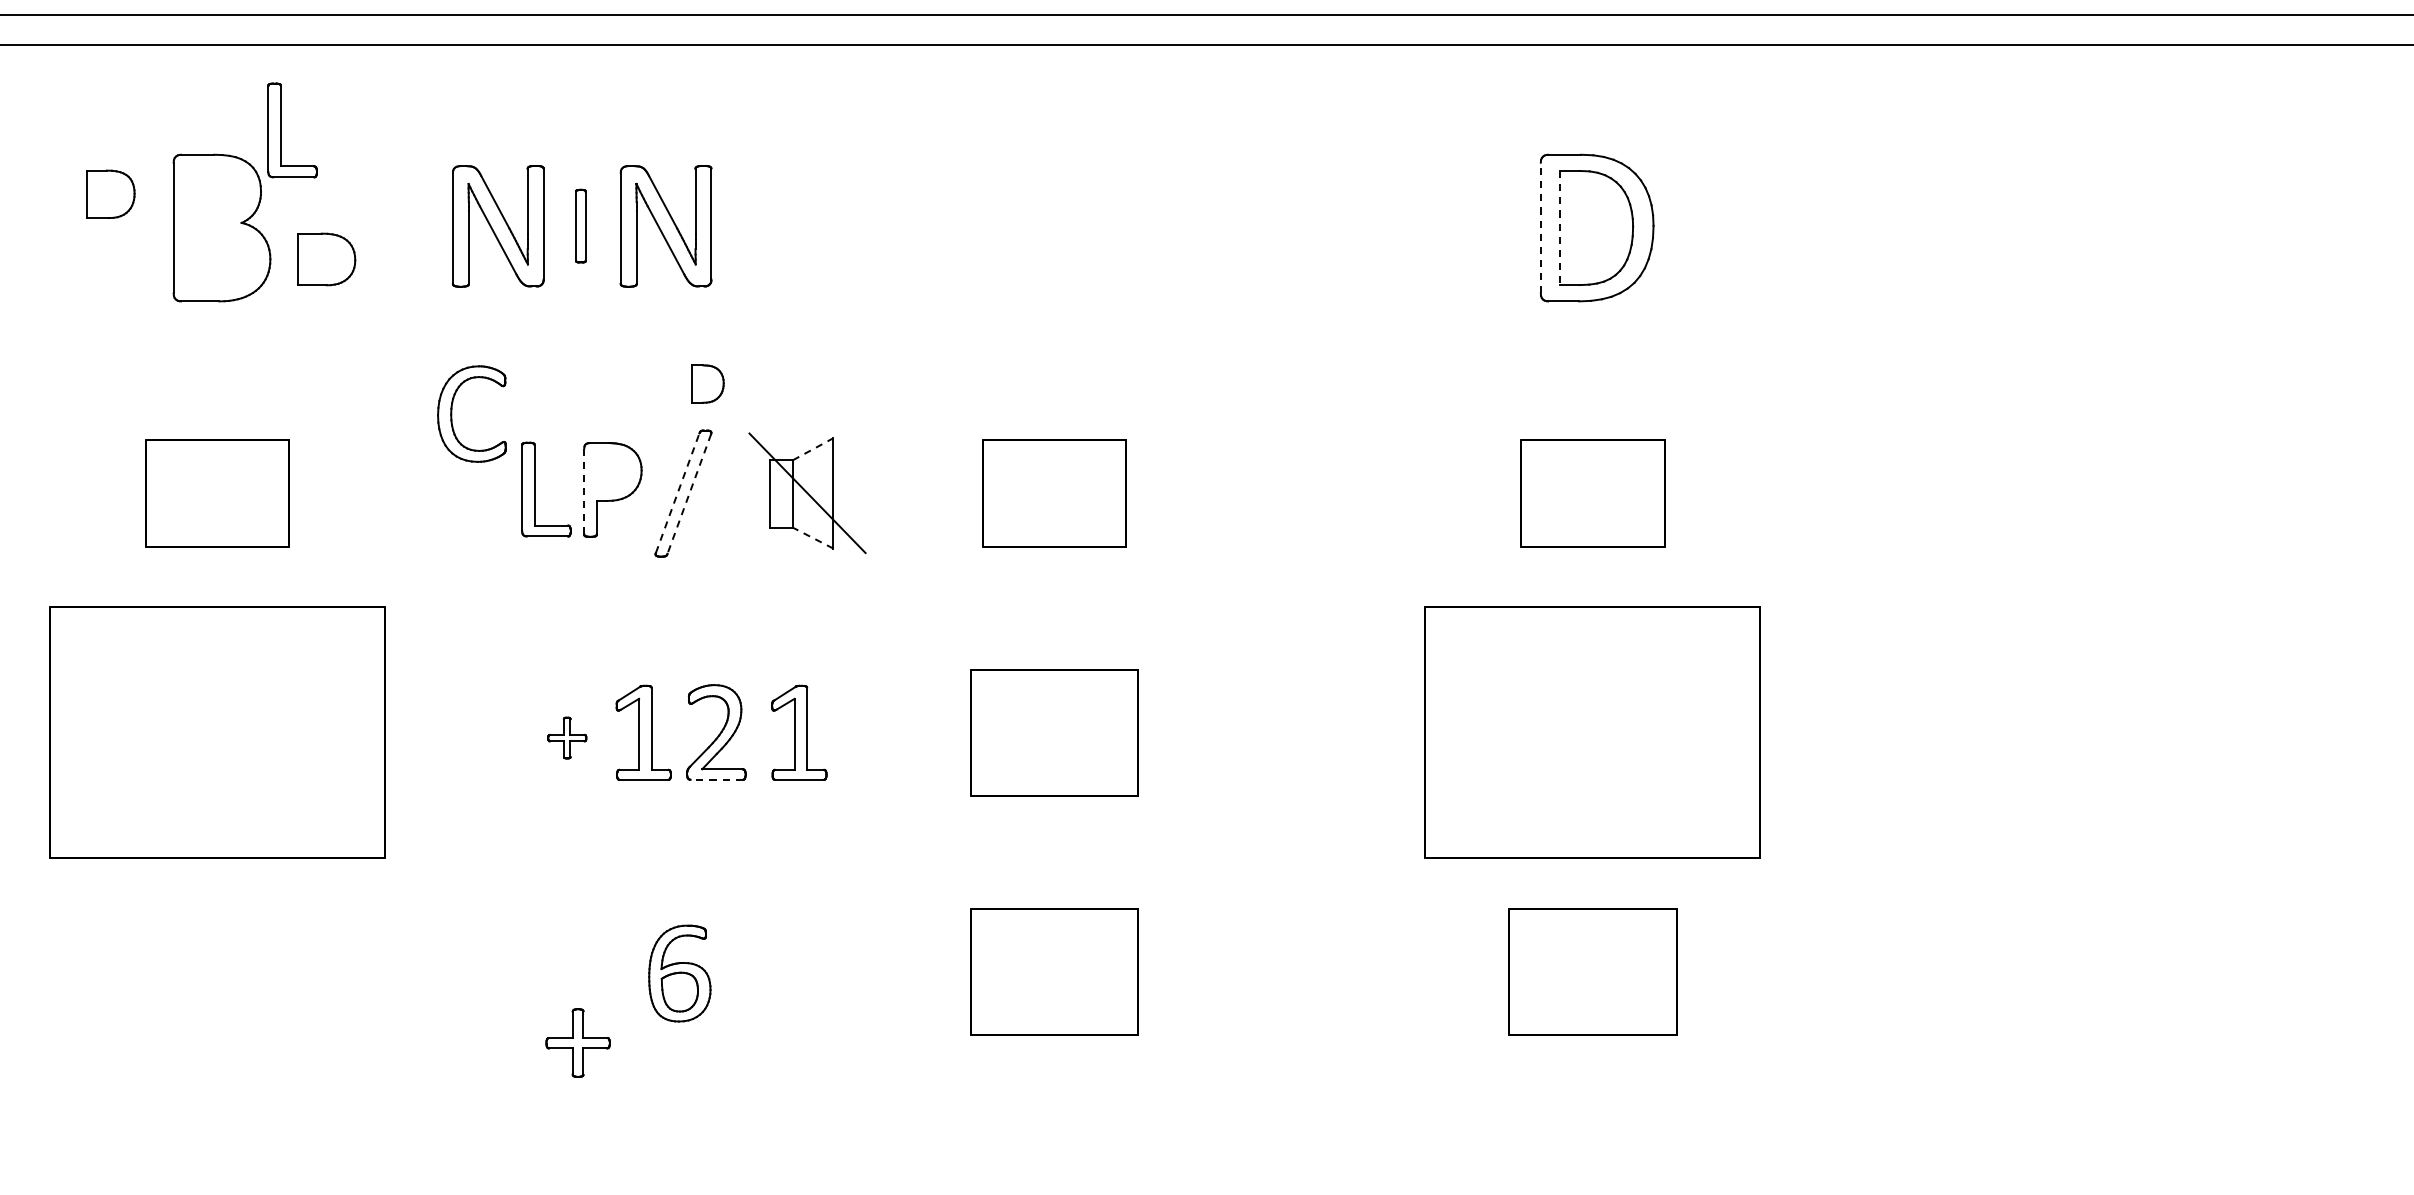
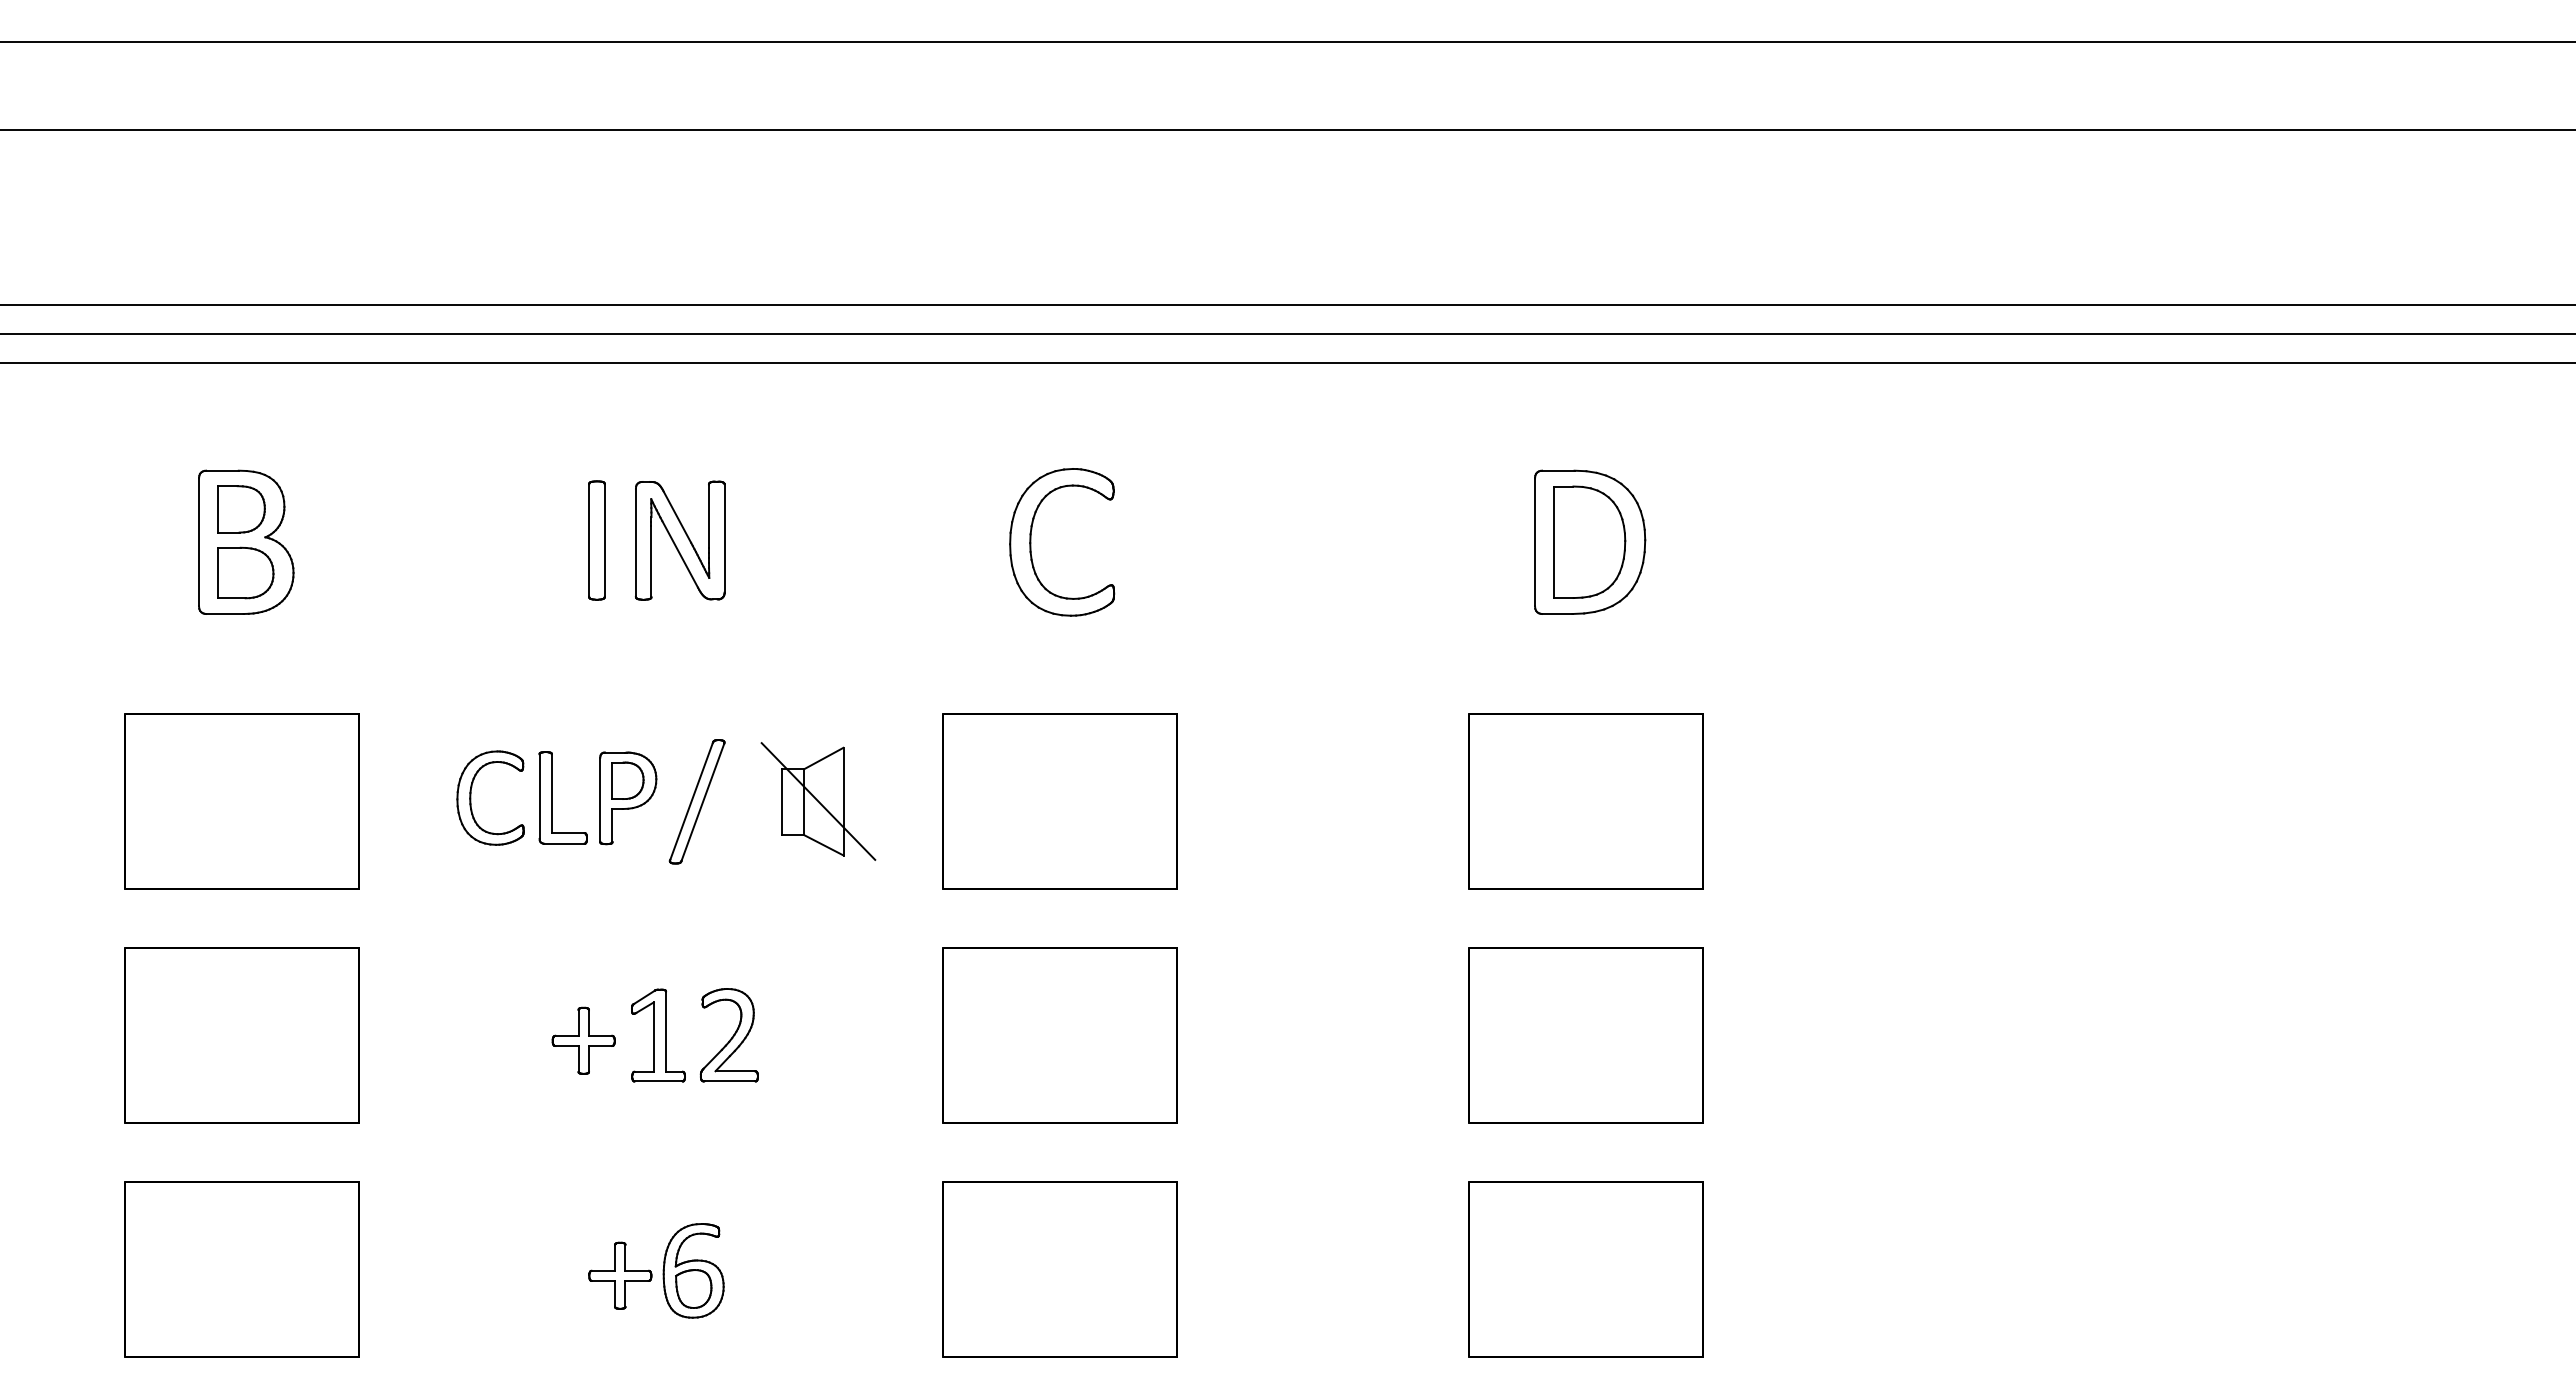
part: (281, 129) -> (304, 446), removed
part: (110, 194) -> (241, 509), moved
part: (498, 226) -> (516, 540), removed
part: (580, 226) -> (596, 540), size x1.67
part: (1025, 228) -> (1031, 542), added
line: (1541, 228) -> (1535, 542), dashed -> solid
line: (1560, 228) -> (1554, 542), dashed -> solid
part: (326, 258) -> (245, 572), moved
part: (707, 383) -> (627, 780), moved
part: (452, 413) -> (471, 797), moved
line: (813, 449) -> (824, 758), dashed -> solid
line: (584, 491) -> (600, 799), dashed -> solid
line: (677, 492) -> (691, 800), dashed -> solid
part: (217, 493) -> (241, 801), size x1.67
part: (1054, 493) -> (1059, 801), size x1.67
part: (1592, 493) -> (1585, 801), size x1.67
line: (688, 494) -> (702, 802), dashed -> solid
line: (813, 538) -> (824, 845), dashed -> solid
part: (217, 732) -> (241, 1035), size x0.71
part: (799, 732) -> (810, 1035), removed
part: (1054, 732) -> (1059, 1035), size x1.43
part: (1592, 732) -> (1585, 1035), size x0.71
part: (567, 737) -> (583, 1040), size x1.67
line: (716, 779) -> (729, 1081), dashed -> solid
part: (217, 972) -> (241, 1269), added
part: (1054, 972) -> (1059, 1269), size x1.43
part: (1592, 972) -> (1585, 1269), size x1.43
part: (578, 1042) -> (620, 1275), moved

